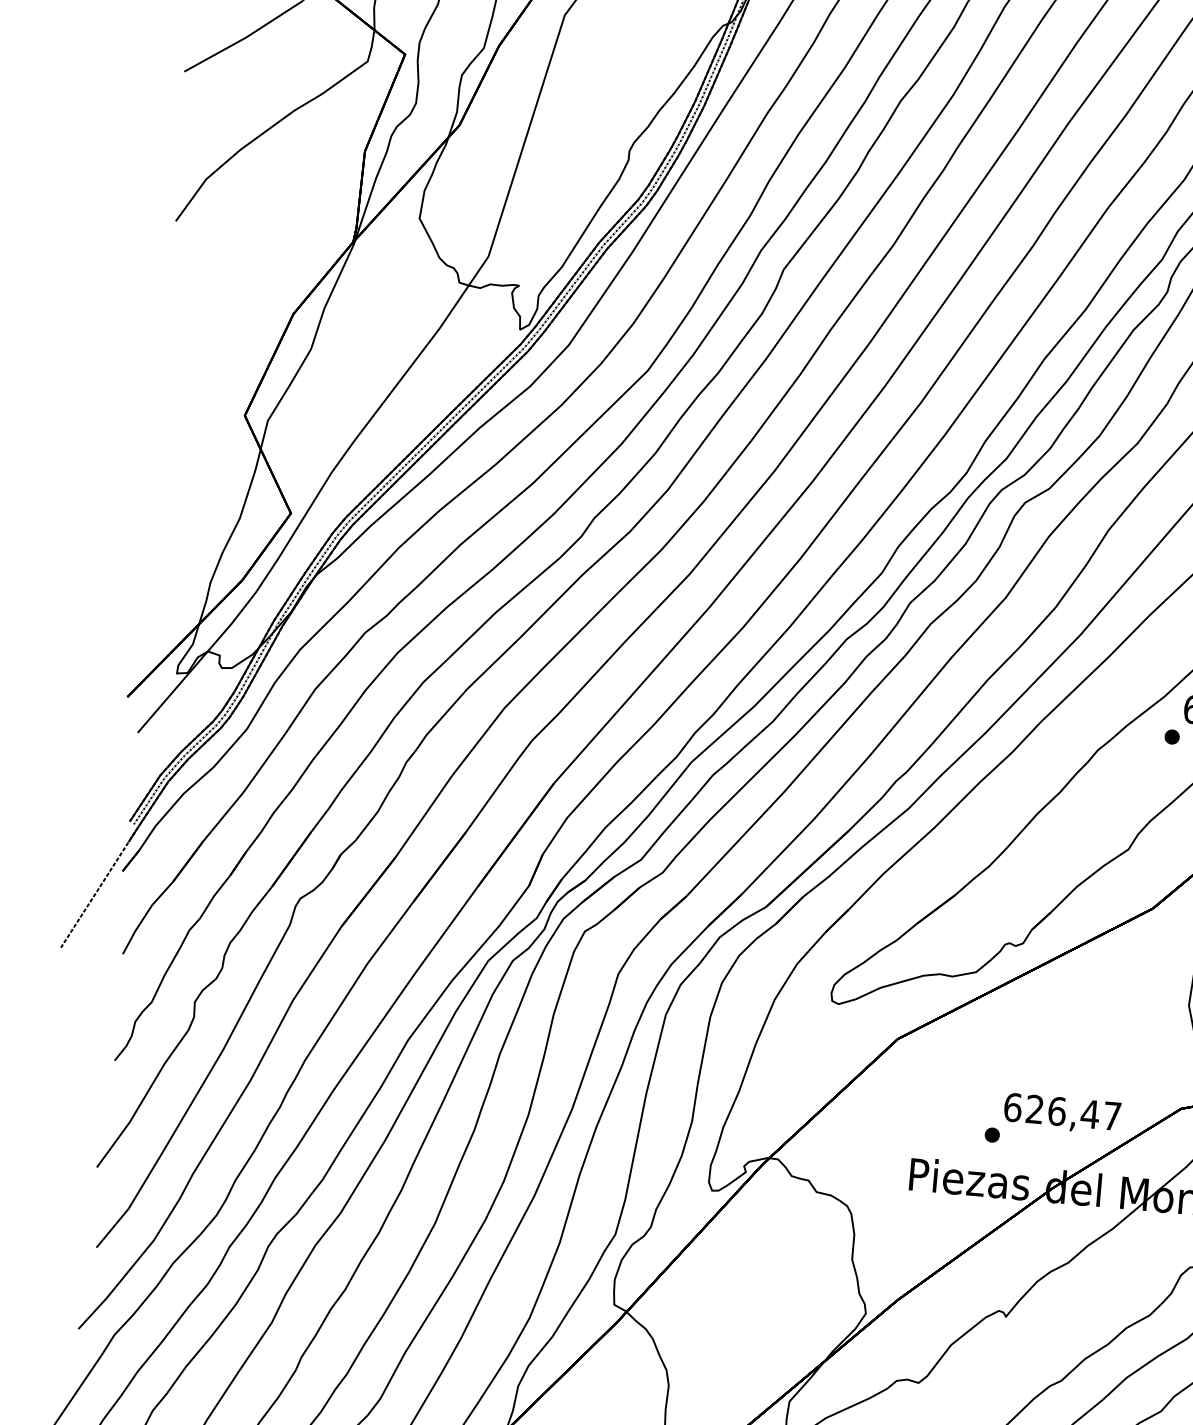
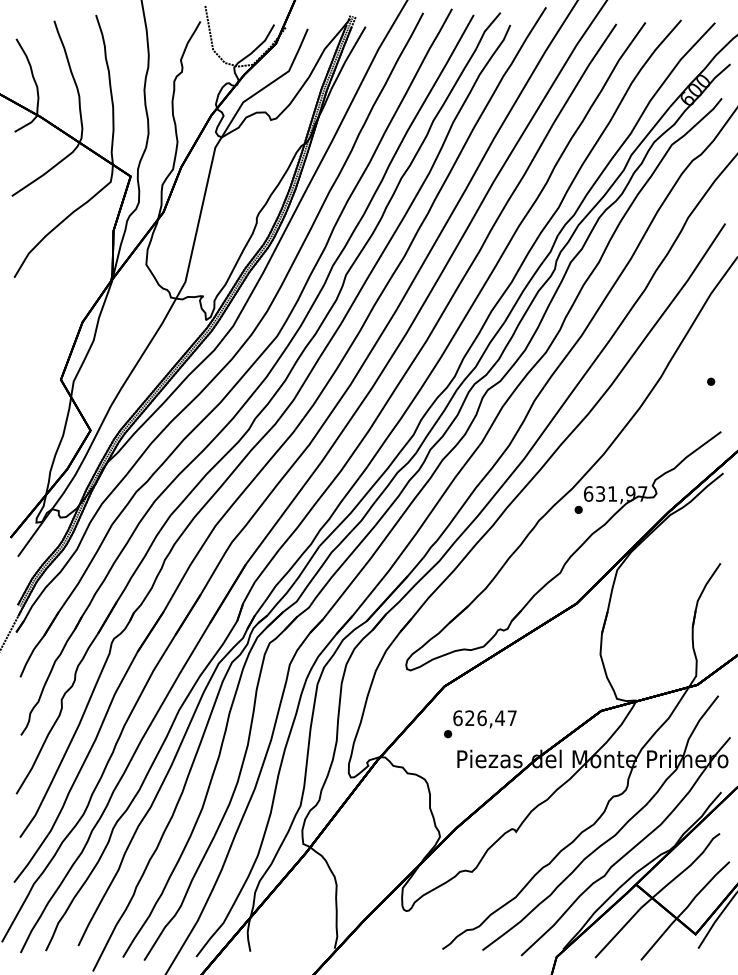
text: (1053, 1122) -> (480, 724), moved

